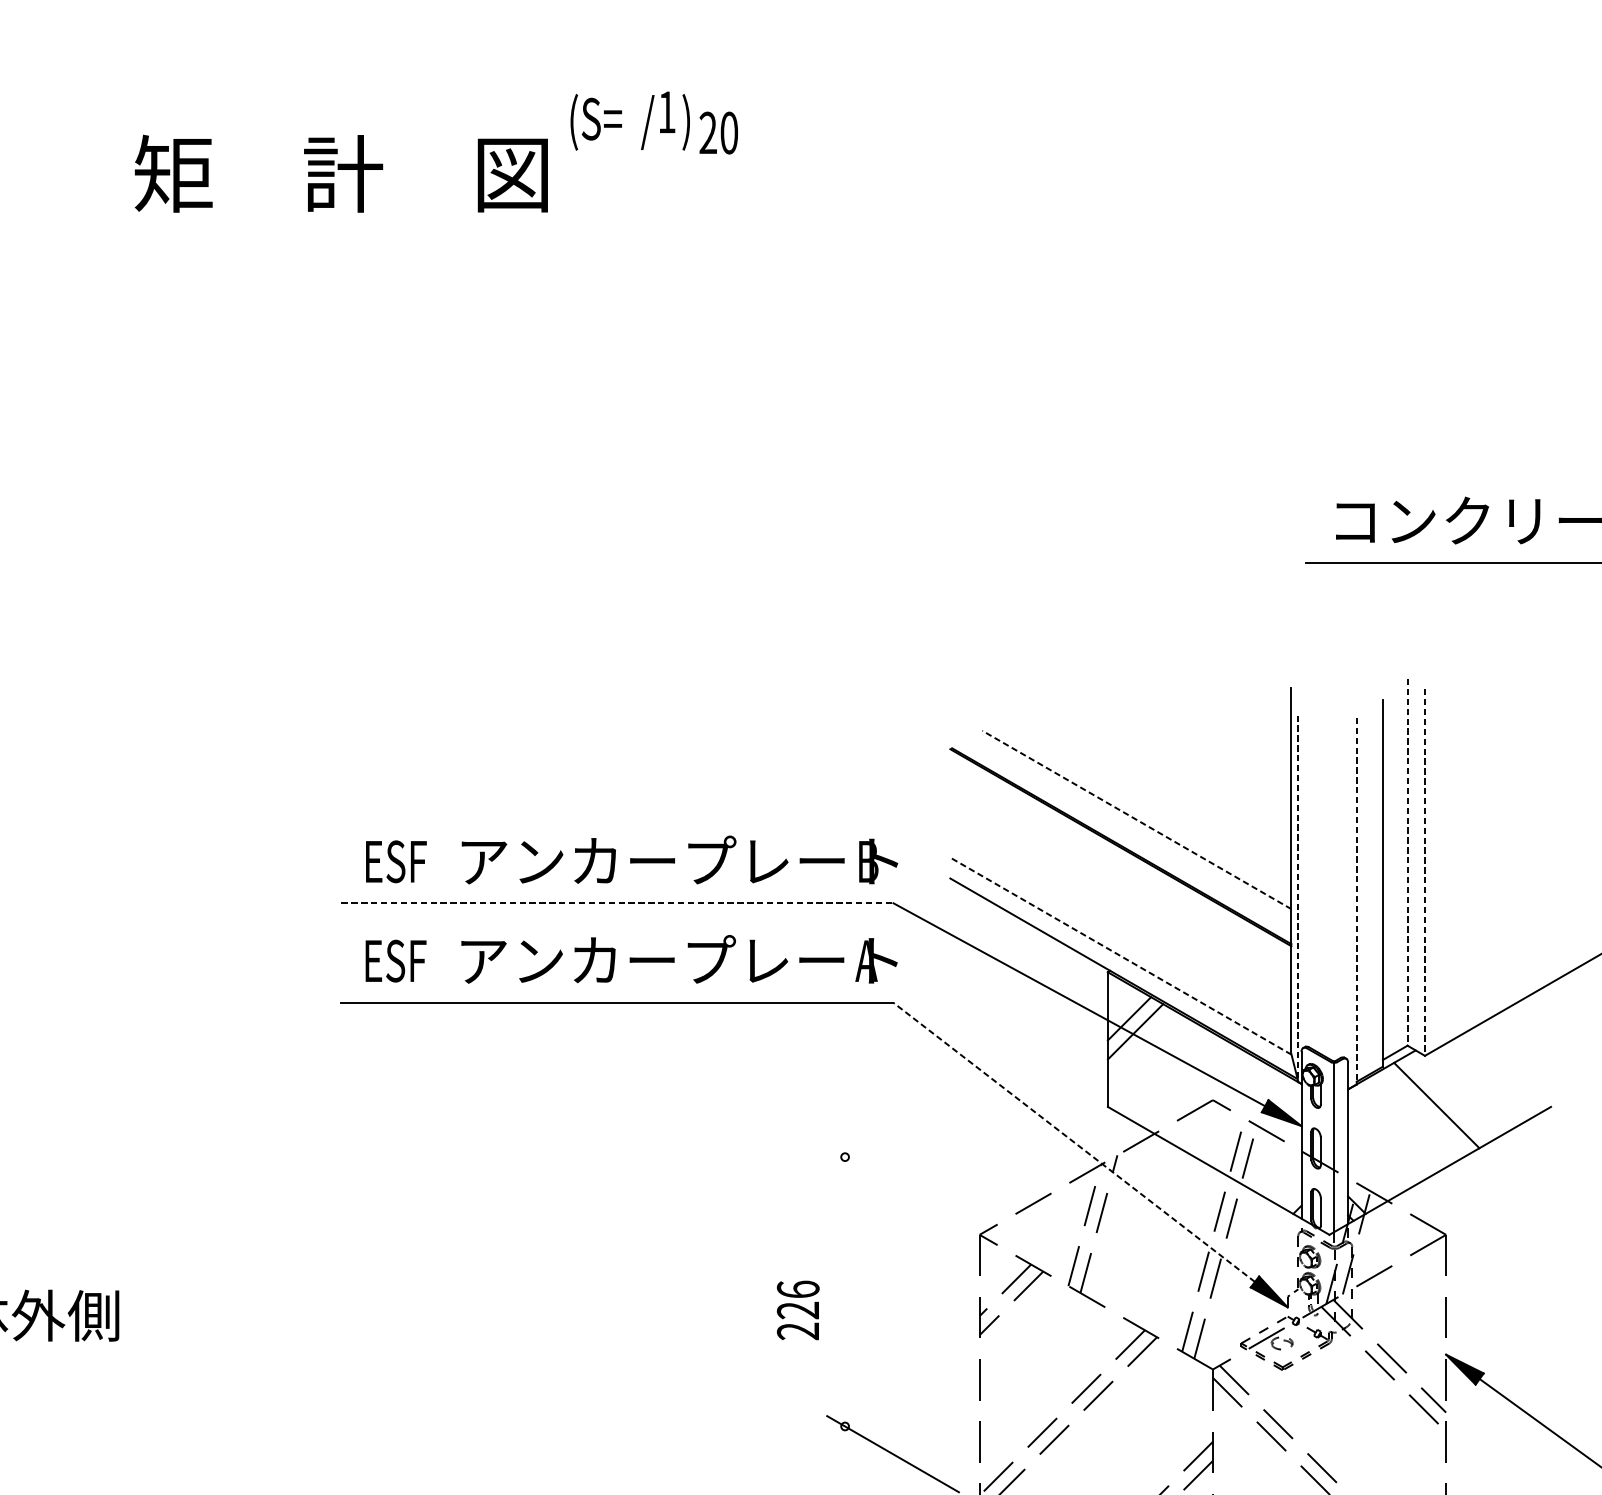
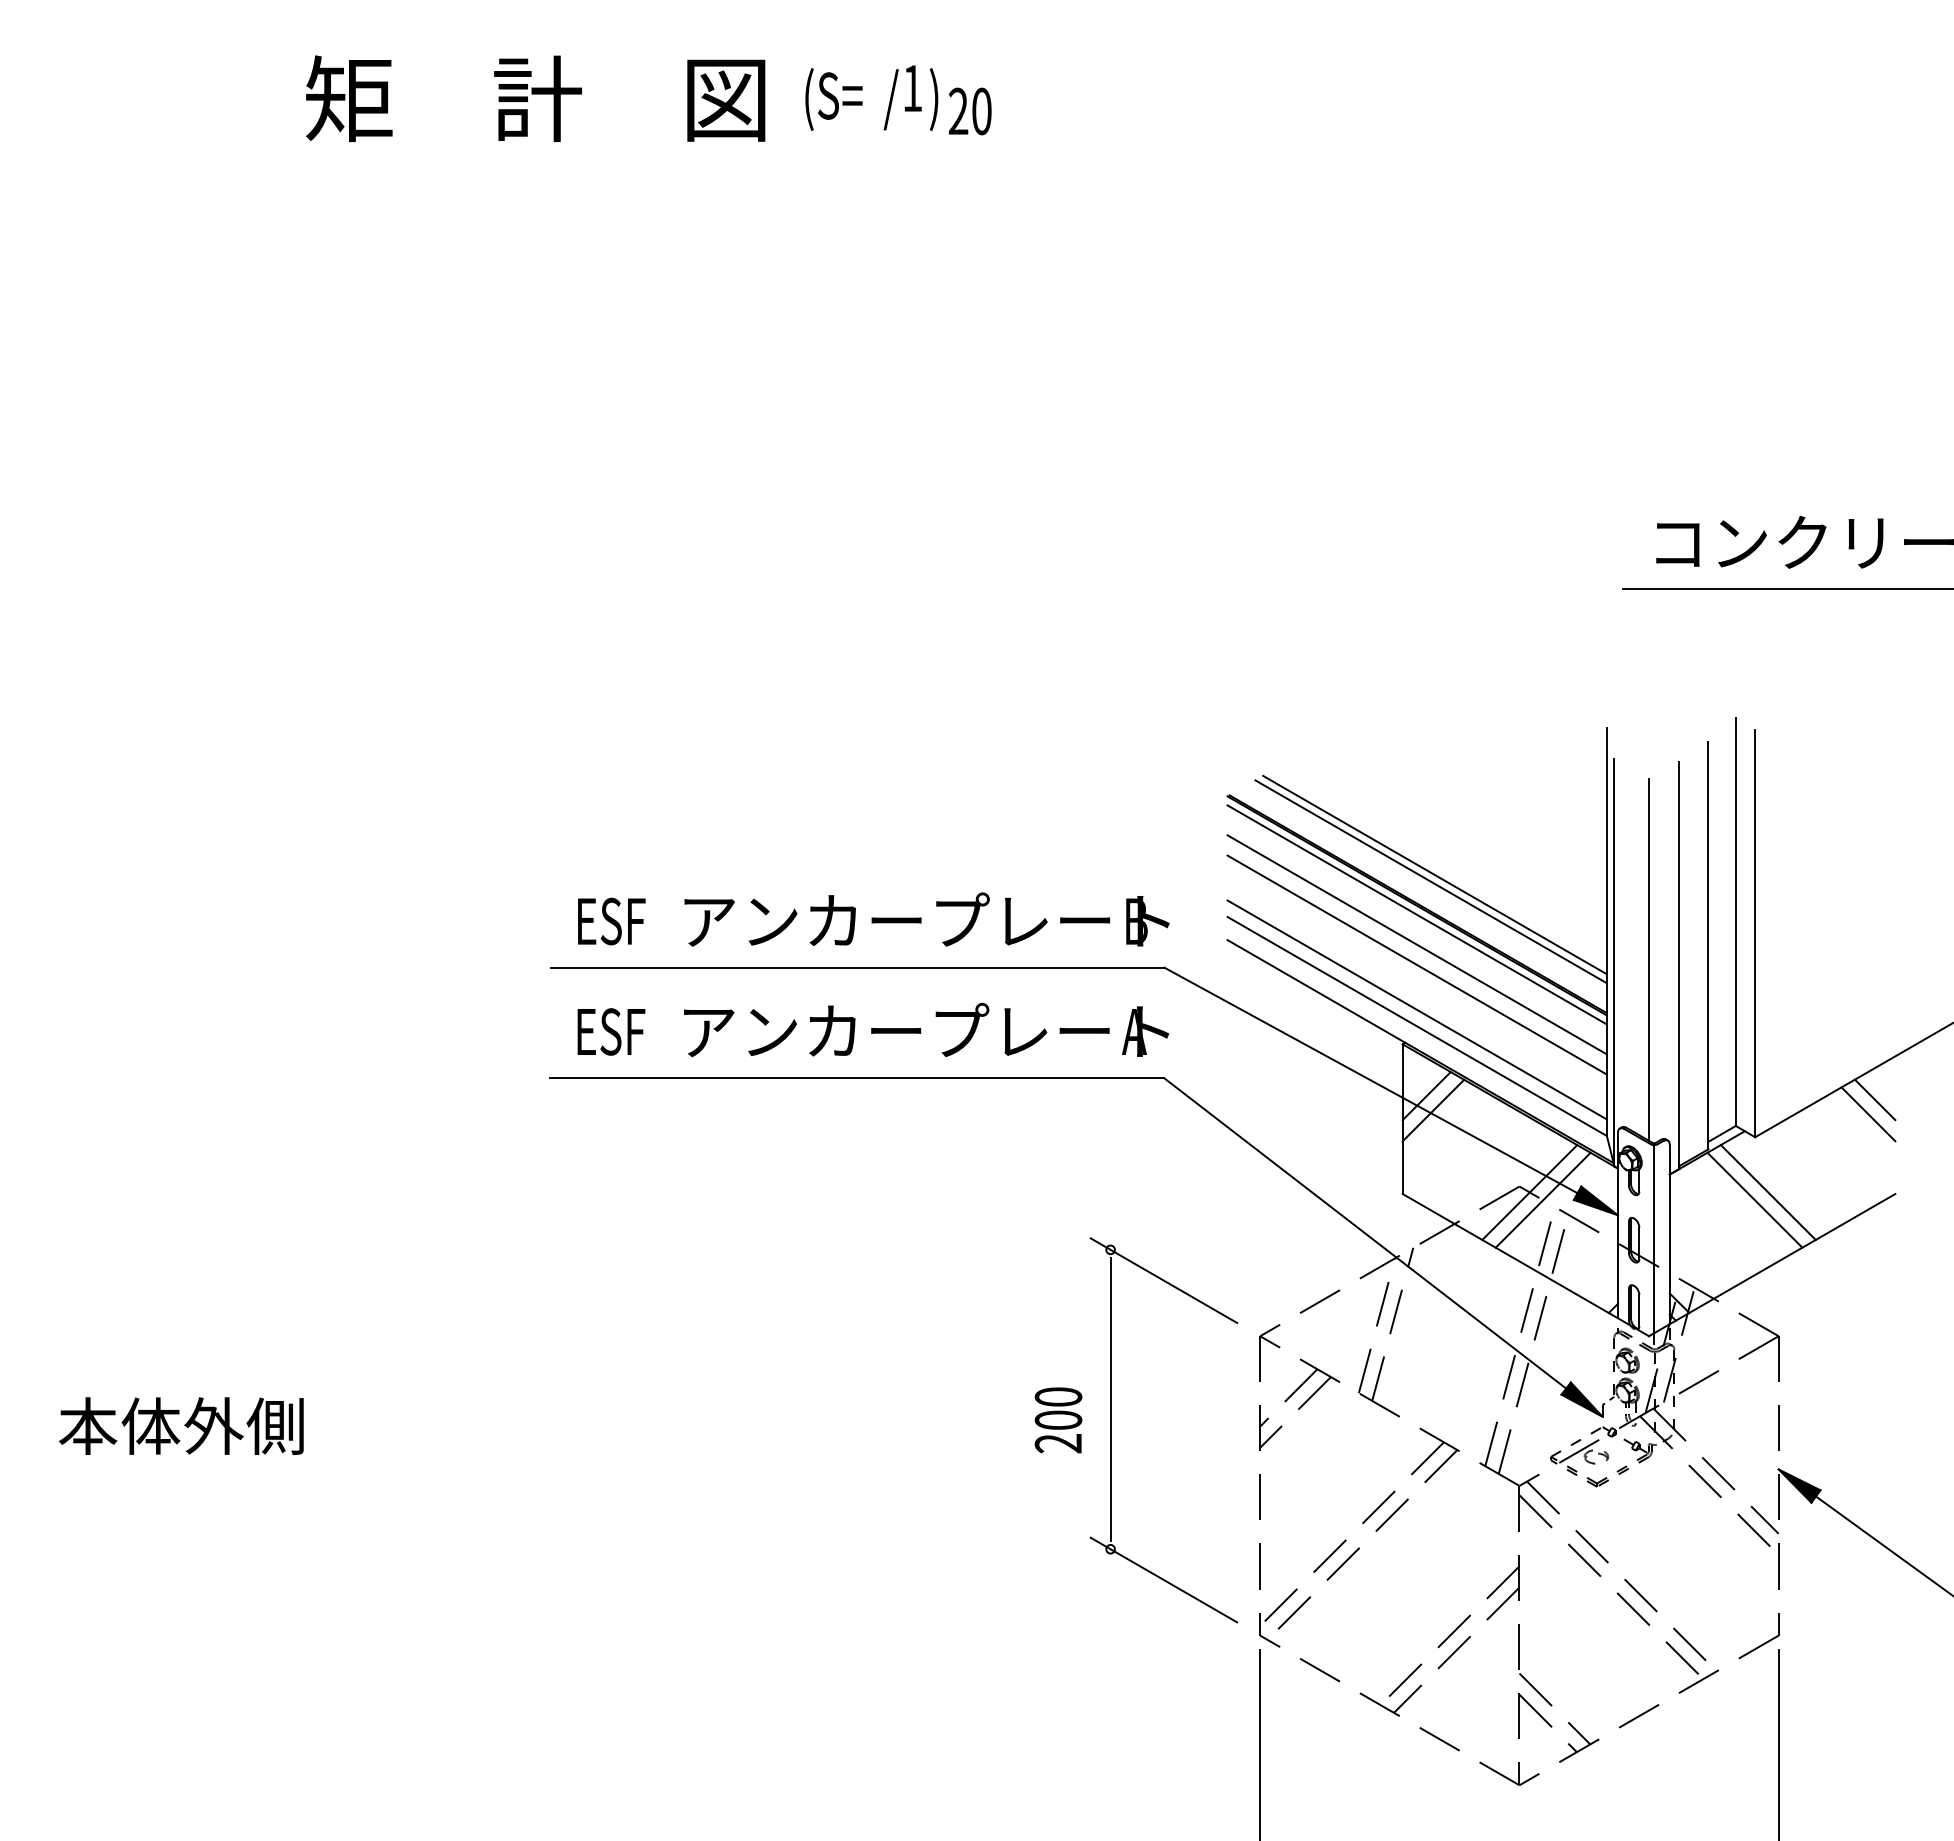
text: (341, 173) -> (535, 98), moved
line: (1136, 819) -> (1434, 874), dashed -> solid
line: (1132, 825) -> (1430, 881), added
line: (1120, 855) -> (1416, 914), added
line: (1407, 862) -> (1735, 922), dashed -> solid
line: (1425, 872) -> (1755, 933), dashed -> solid
line: (1120, 882) -> (1416, 944), added
line: (1329, 895) -> (1649, 959), added
line: (1298, 898) -> (1614, 962), dashed -> solid
line: (1120, 900) -> (1416, 964), added
line: (1356, 901) -> (1679, 965), dashed -> solid
line: (617, 903) -> (857, 967), dashed -> solid
line: (1120, 940) -> (1416, 1009), added
line: (1121, 956) -> (1417, 1026), dashed -> solid
line: (1532, 1021) -> (1874, 1099), added
line: (1526, 1035) -> (1868, 1114), added
line: (1221, 1105) -> (1529, 1192), added
line: (1233, 1111) -> (1542, 1199), added
line: (1424, 1111) -> (1754, 1199), added
line: (1073, 1142) -> (1364, 1233), dashed -> solid
line: (892, 1184) -> (1163, 1280), added
line: (845, 1291) -> (1110, 1399), added
text: (798, 1299) -> (1058, 1408), 226 -> 200

